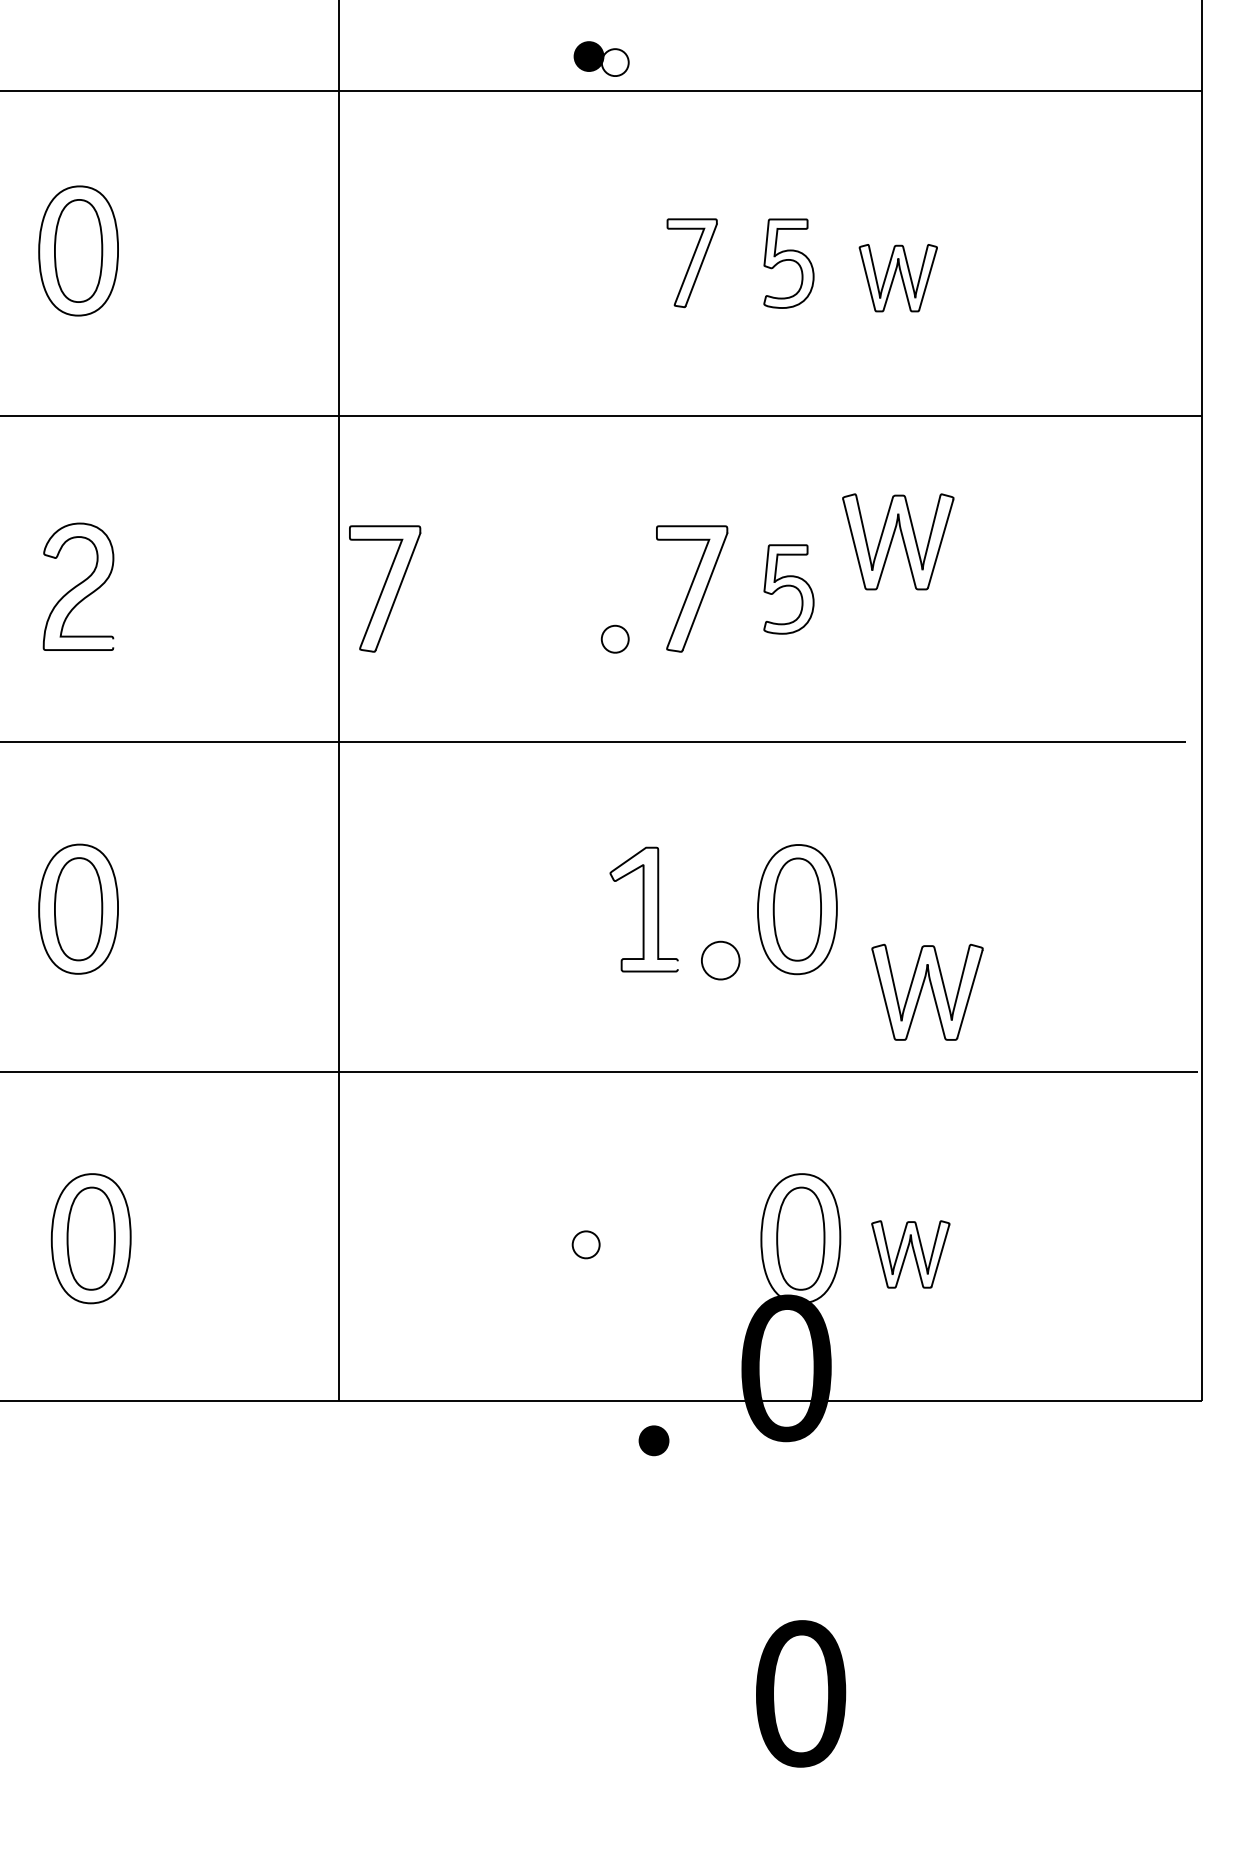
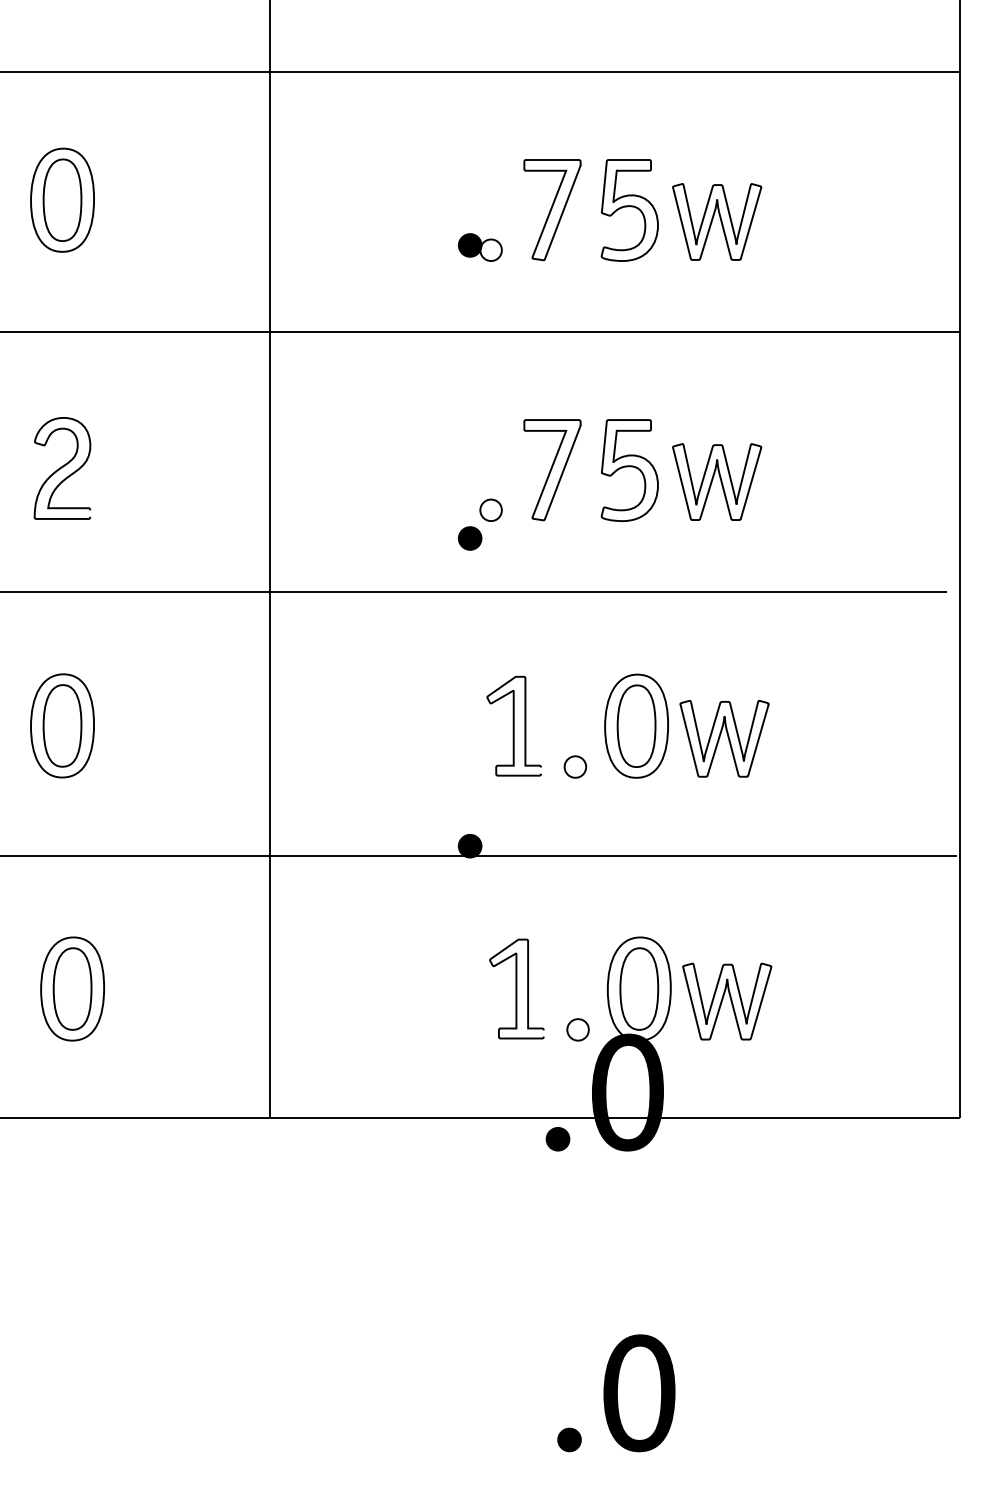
part: (601, 58) -> (480, 246), moved
part: (692, 262) -> (552, 209), size x1.43
part: (788, 263) -> (629, 210), size x1.43
part: (898, 277) -> (717, 221), size x1.43
part: (898, 541) -> (717, 481), moved
part: (385, 588) -> (307, 469), removed
part: (788, 589) -> (629, 470), size x1.43
fill: (588, 674) -> (469, 538), added
part: (720, 960) -> (575, 766), size x0.71
part: (927, 991) -> (724, 738), moved
fill: (588, 1059) -> (469, 845), added
curve: (647, 1238) -> (516, 988), added
part: (585, 1244) -> (577, 1029), moved
part: (910, 1254) -> (726, 1001), size x1.43
part: (653, 1440) -> (557, 1139), moved
part: (801, 1693) -> (639, 1392), moved
fill: (713, 1802) -> (569, 1439), added

